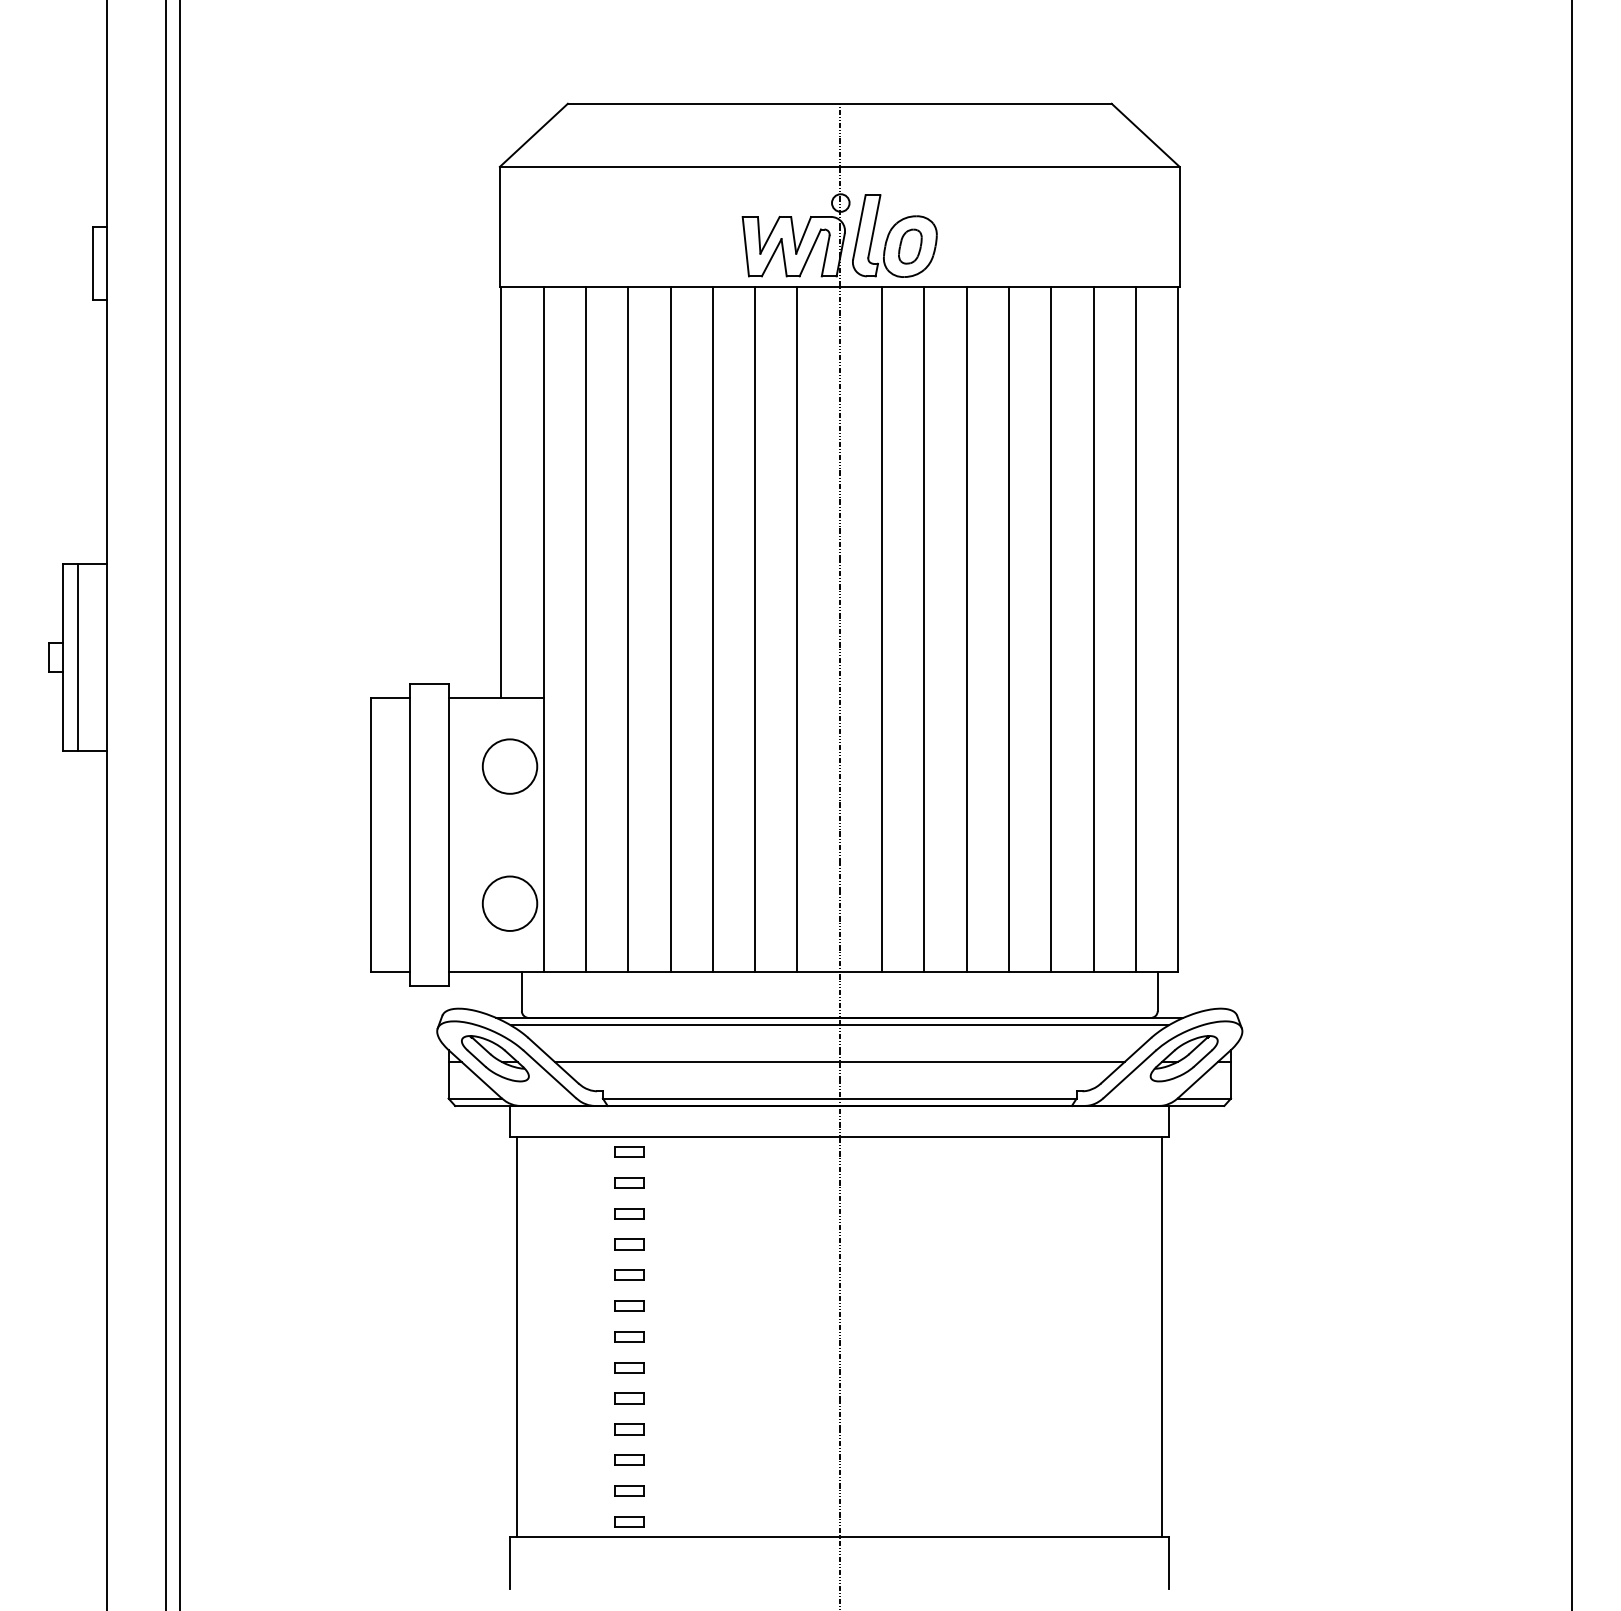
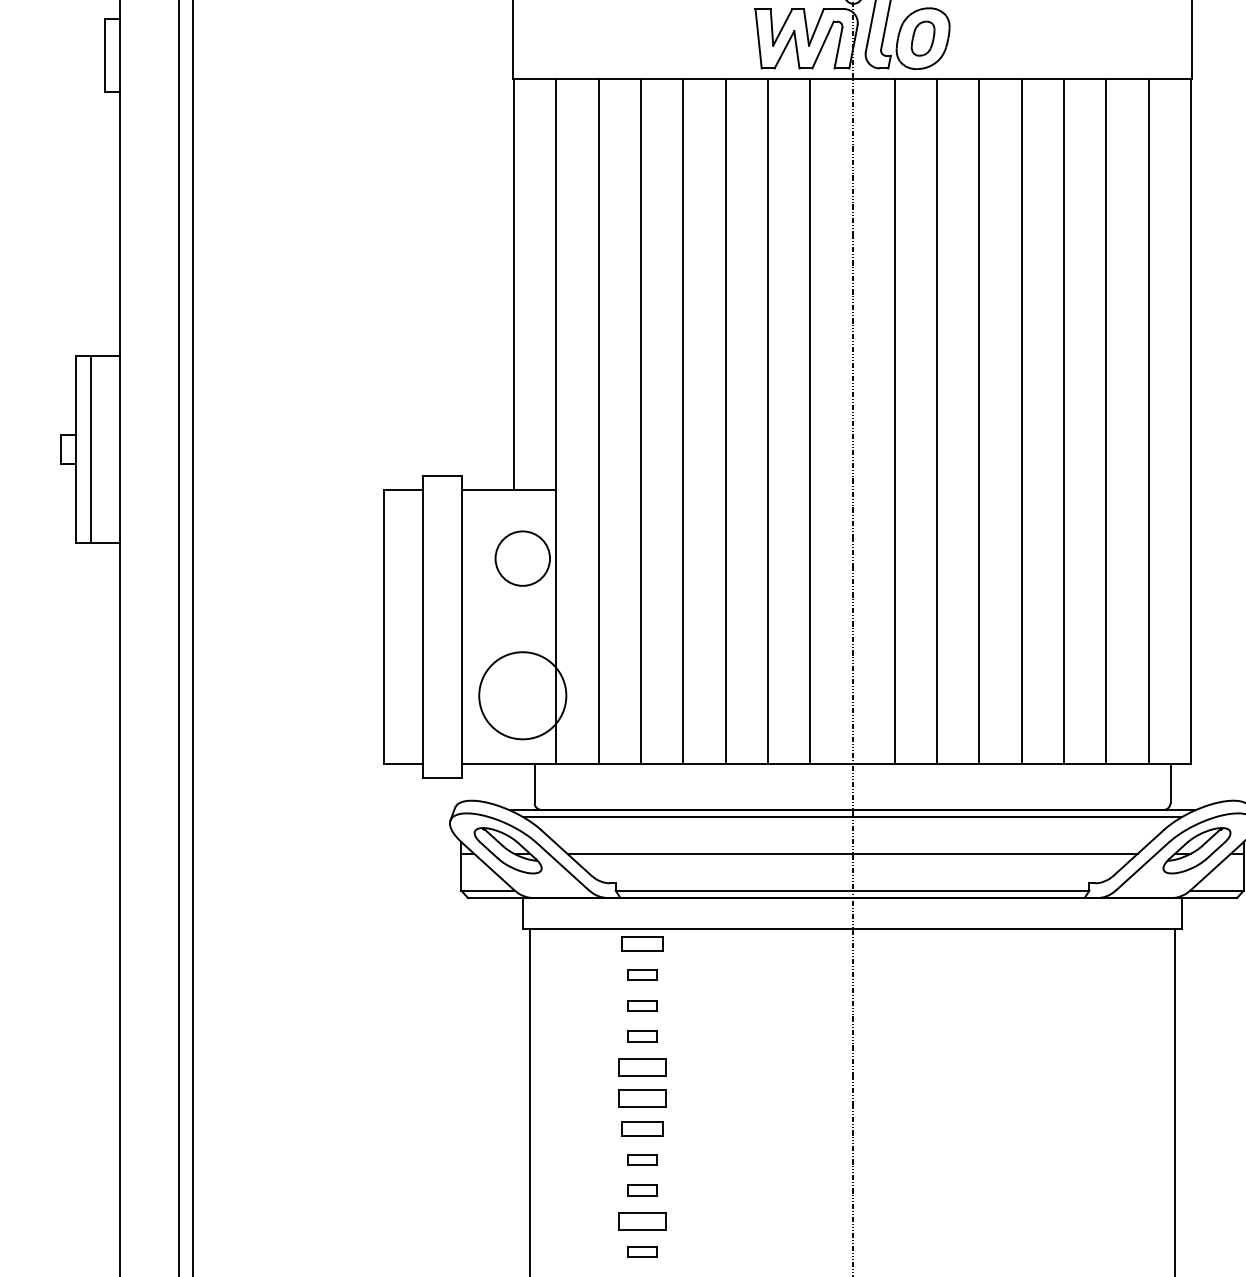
circle: (509, 903) -> (522, 695), size x1.6
part: (629, 1151) -> (642, 943), size x1.4
part: (629, 1274) -> (642, 1066), size x1.6
part: (629, 1305) -> (642, 1097), size x1.6
part: (629, 1336) -> (642, 1128), size x1.4
part: (629, 1429) -> (642, 1221), size x1.6

